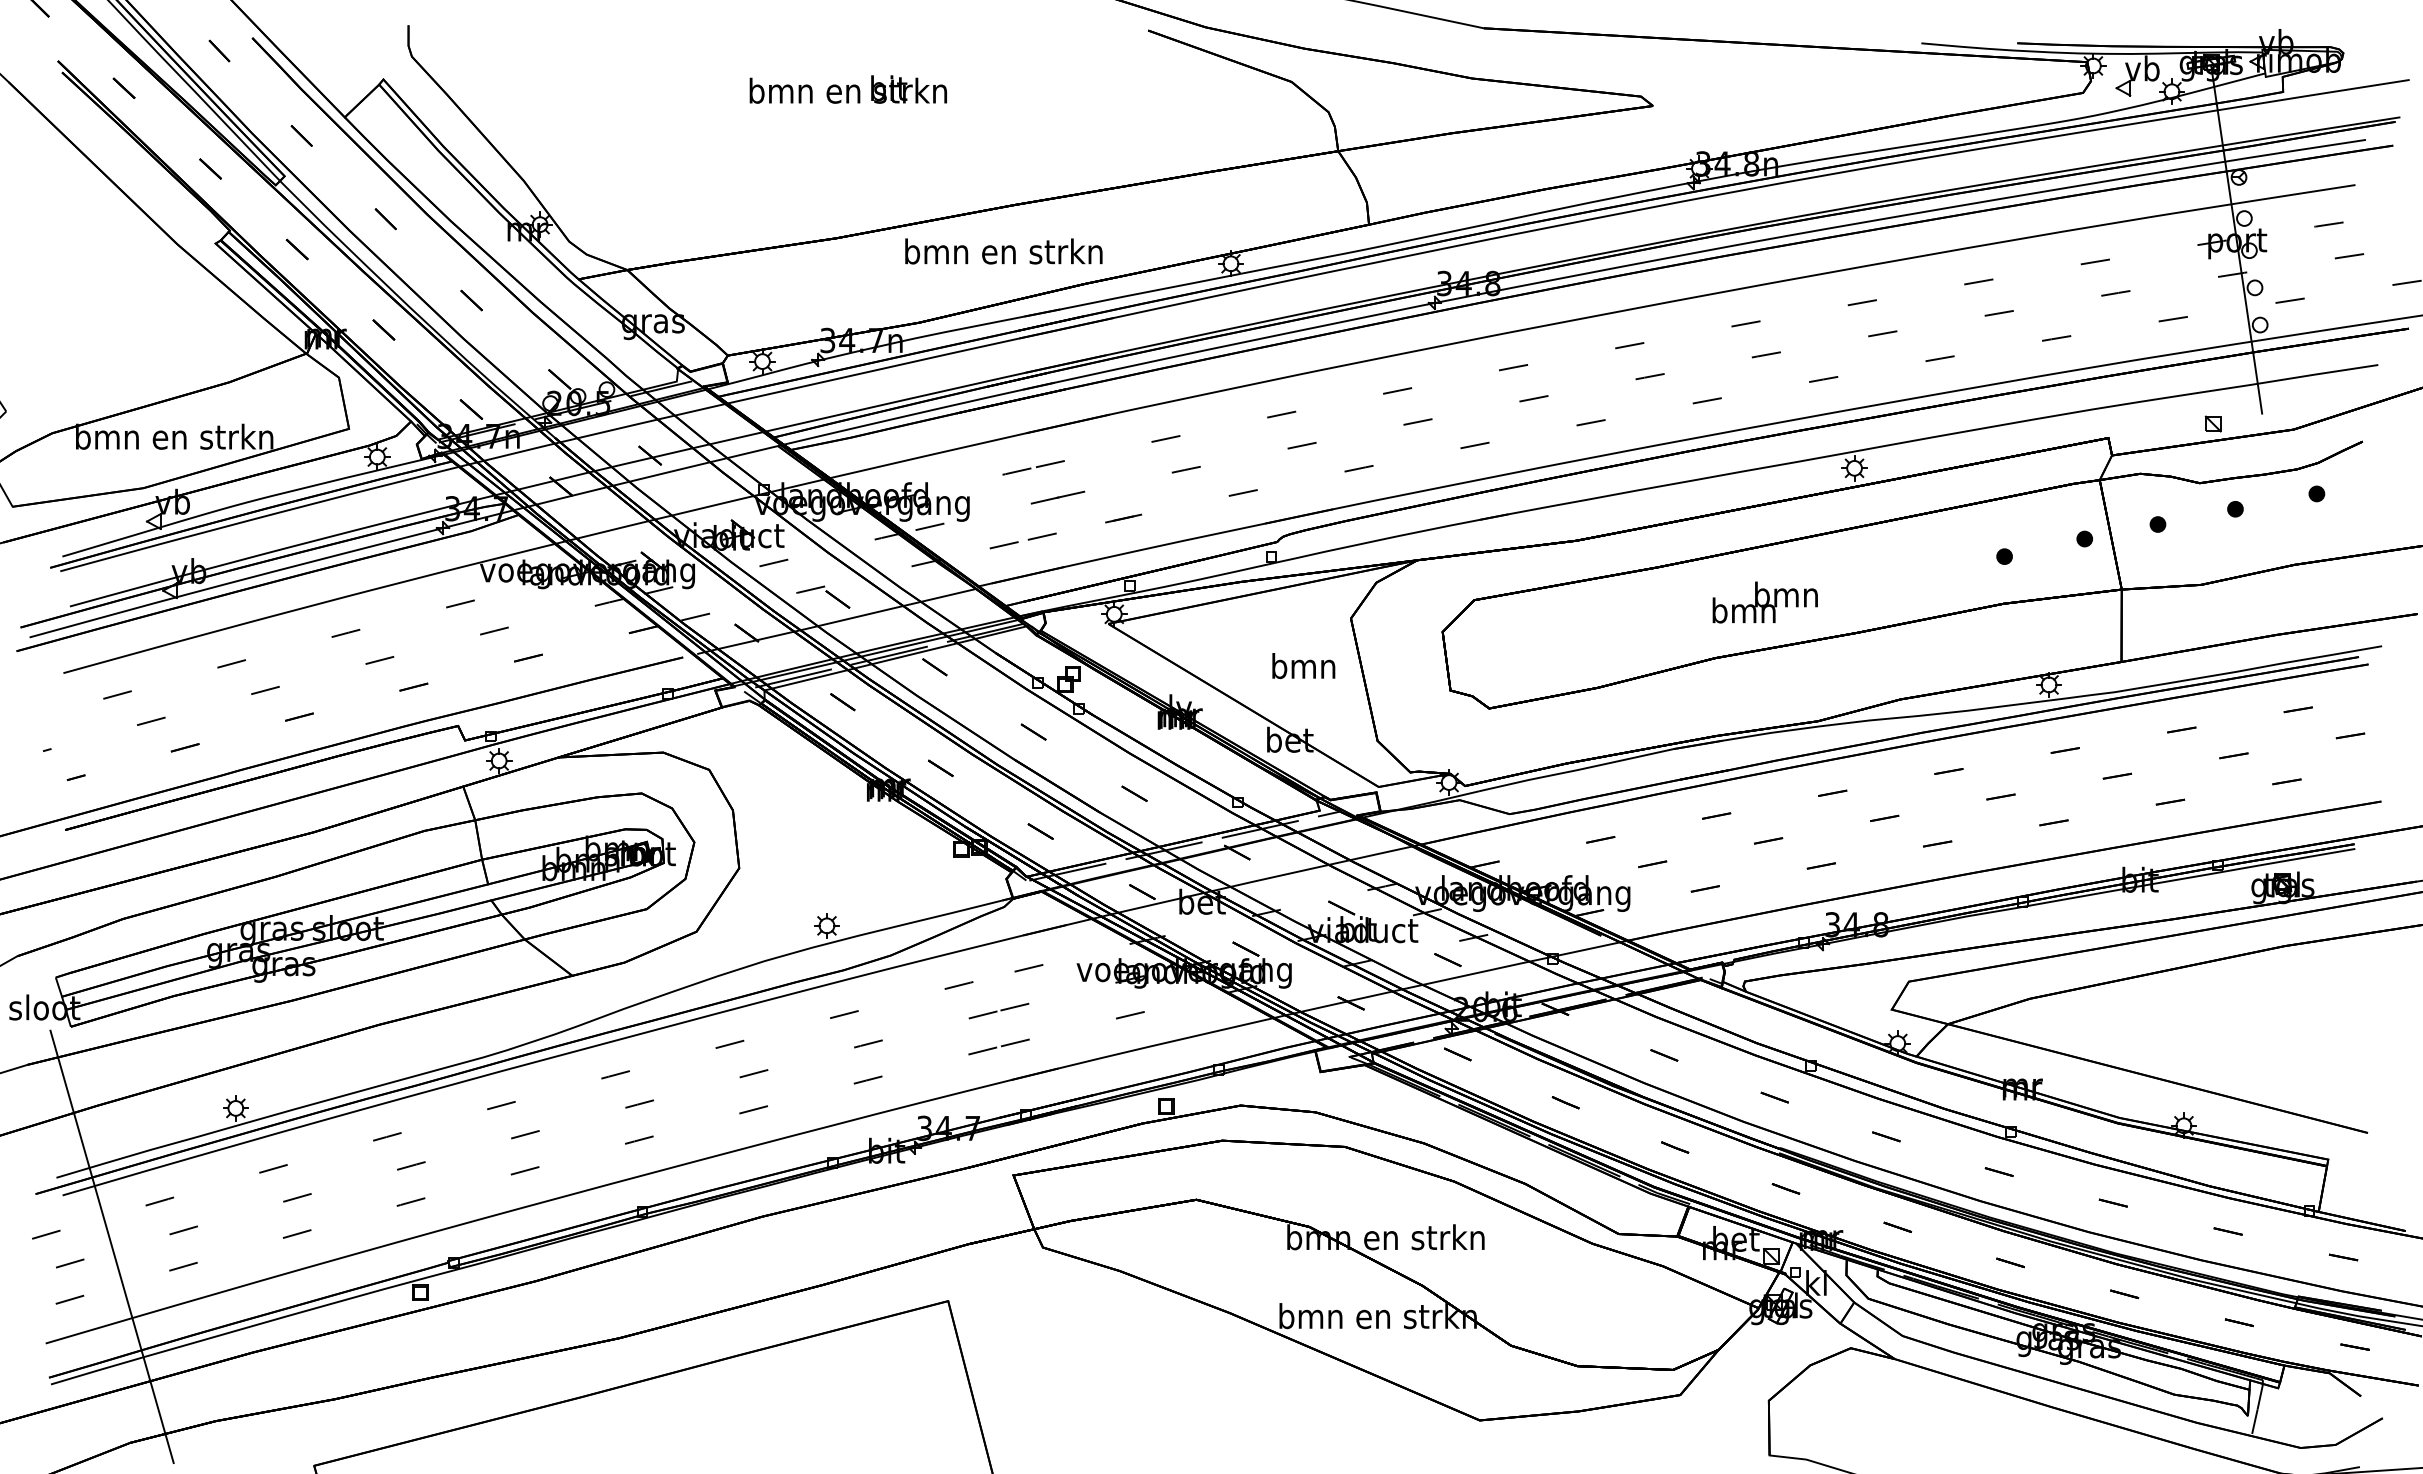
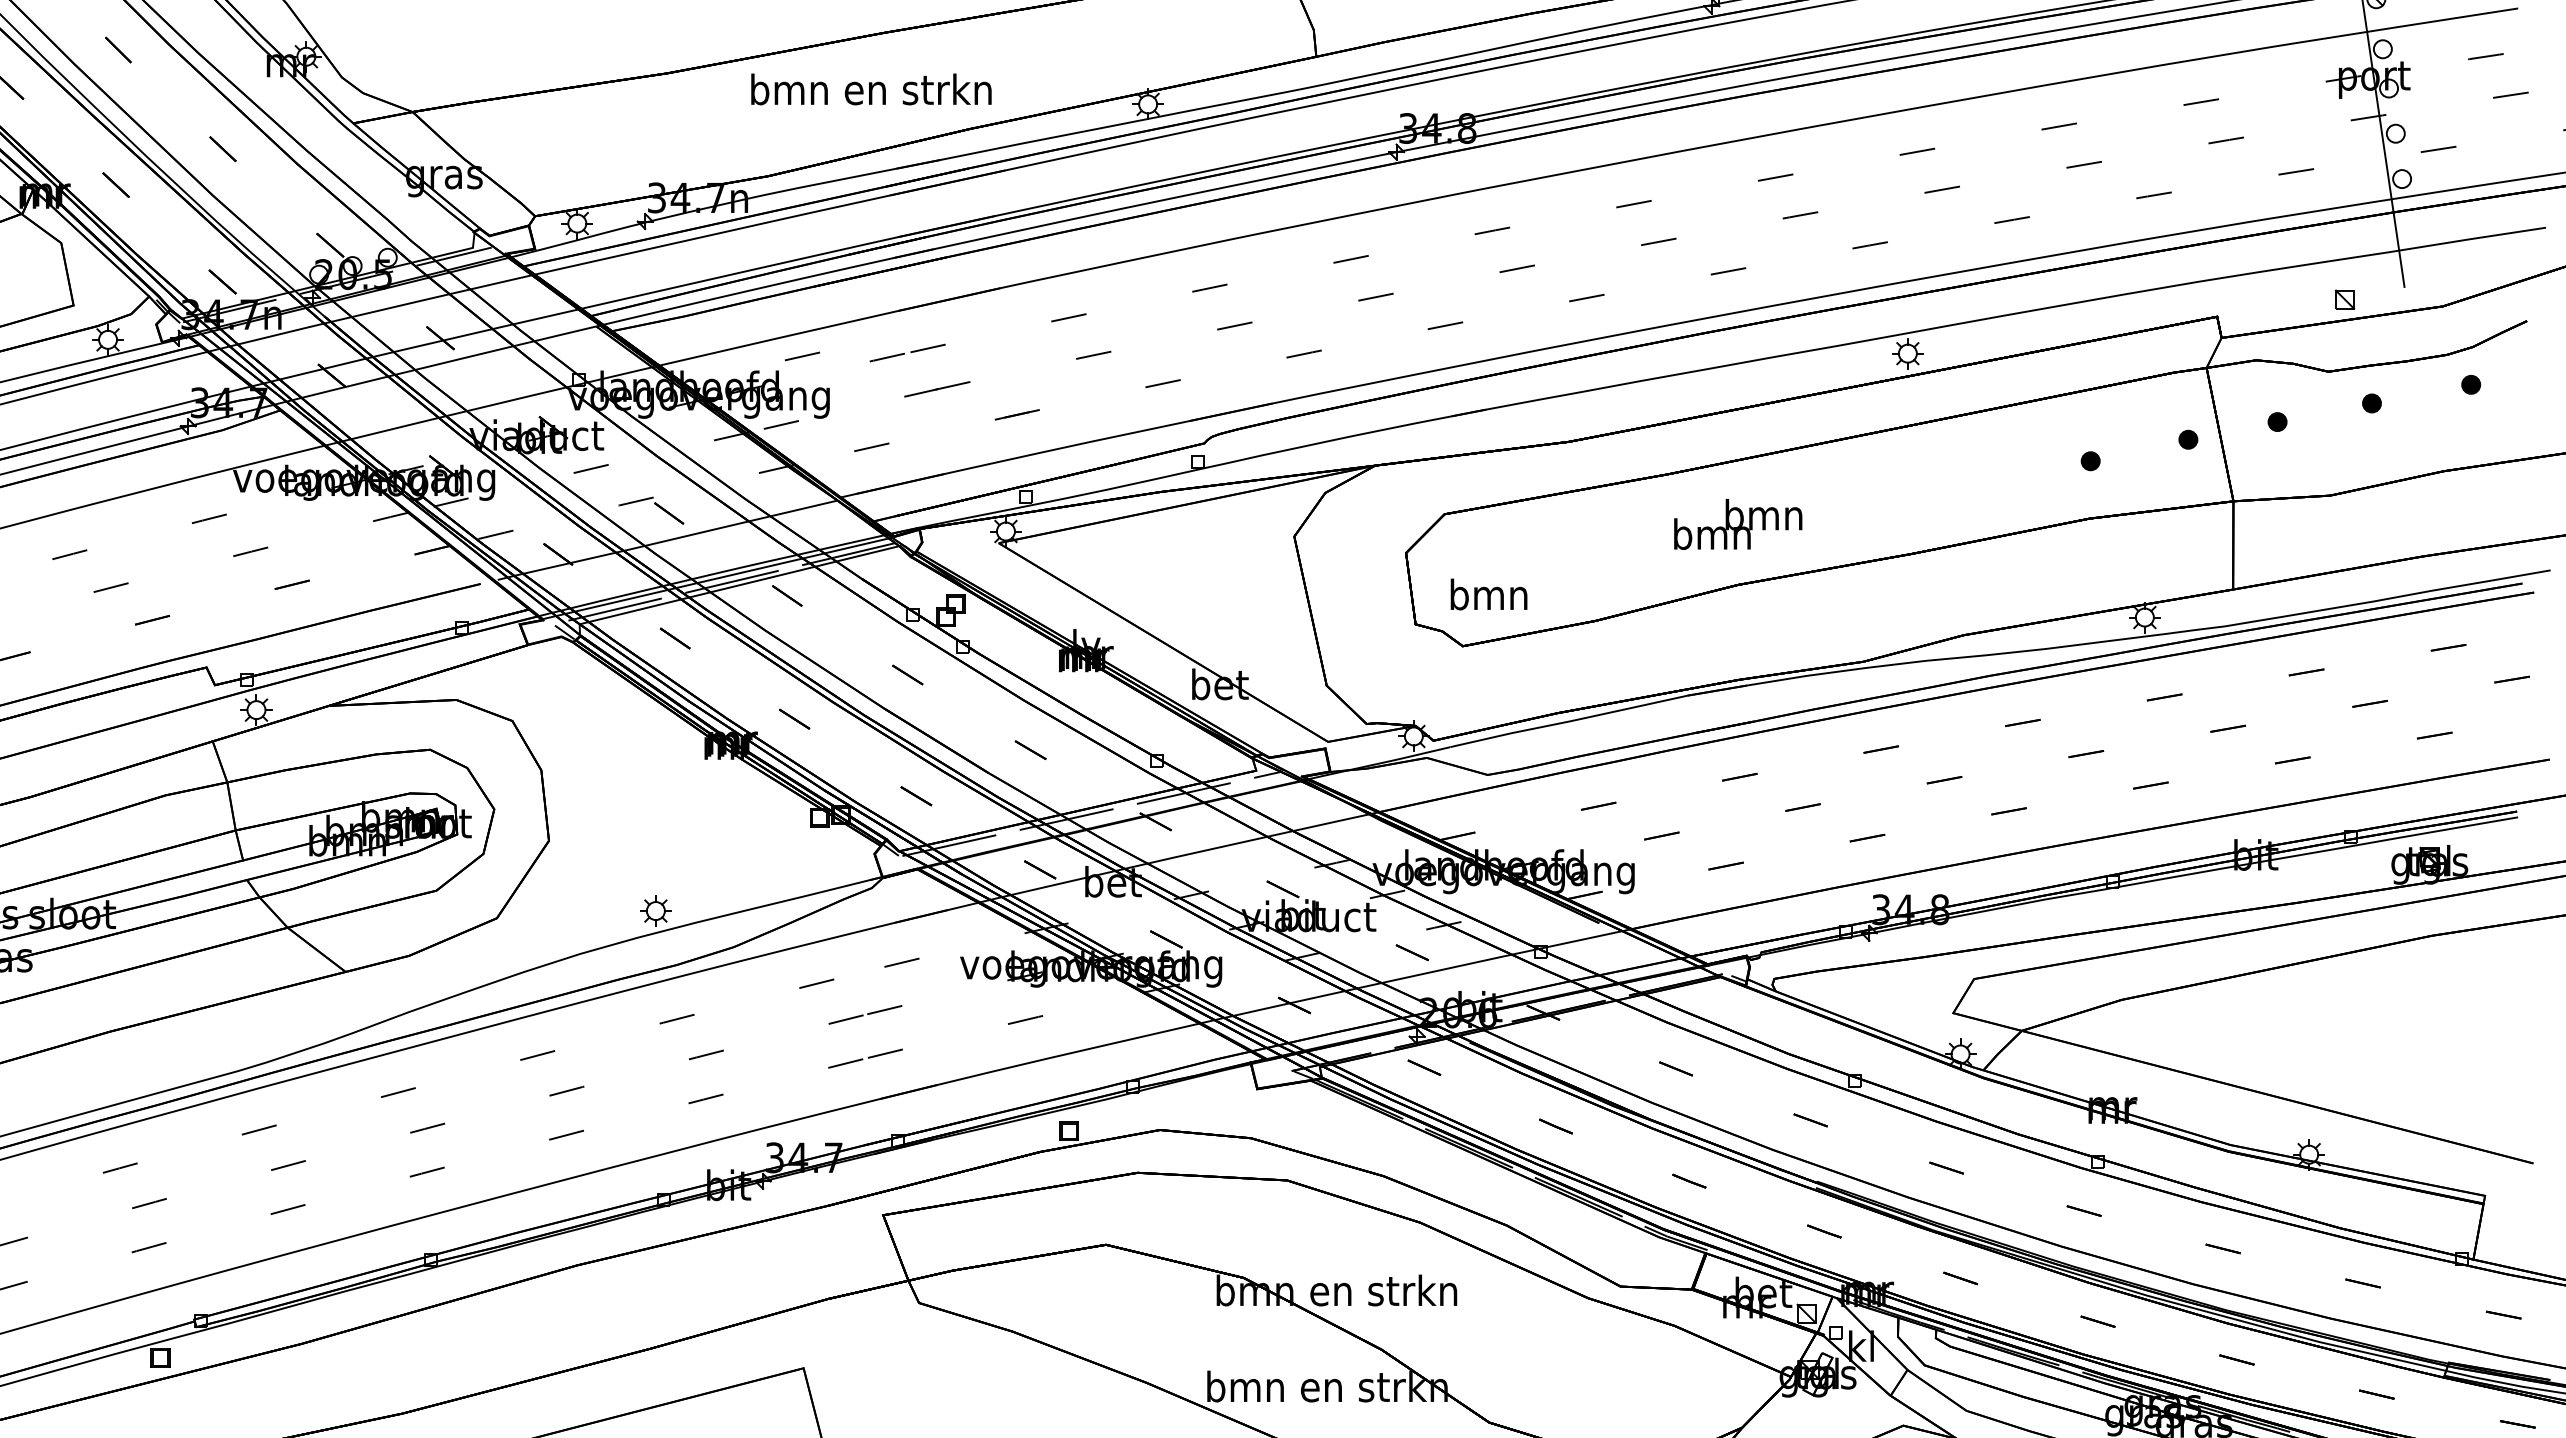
line: (1041, 536) -> (801, 356), moved
text: (1764, 602) -> (1737, 524), moved
text: (1303, 666) -> (1488, 595), moved

